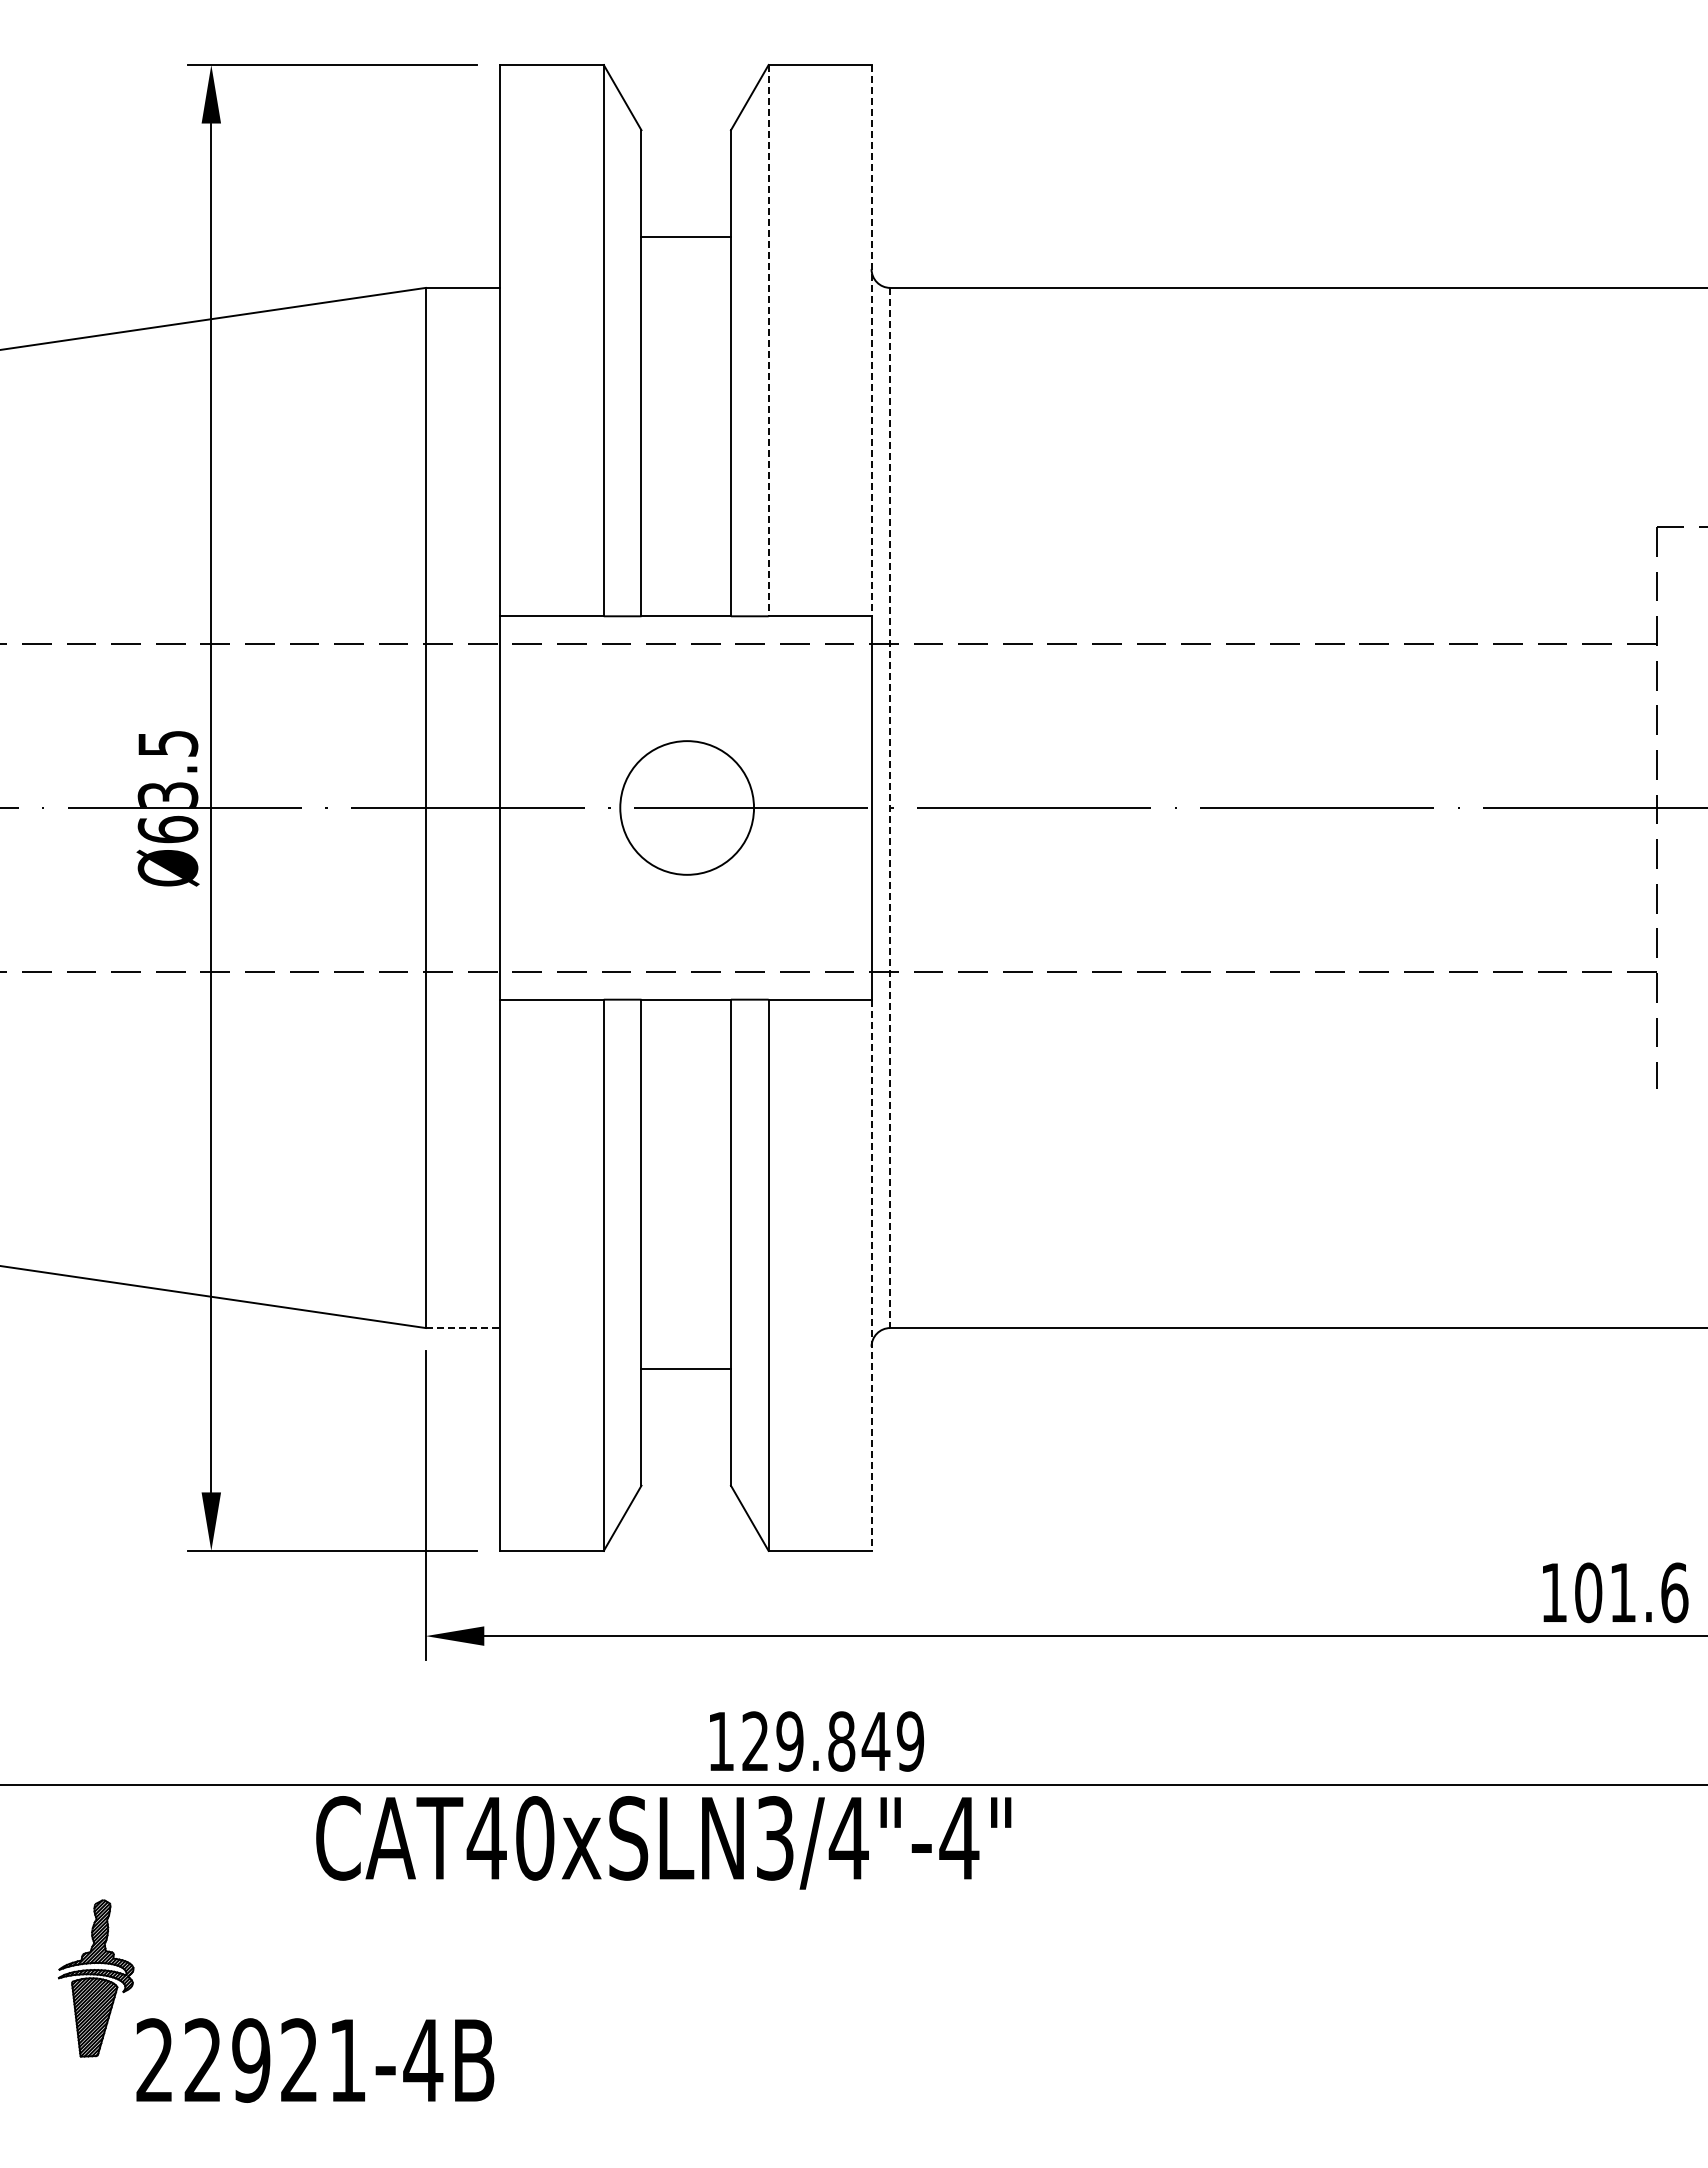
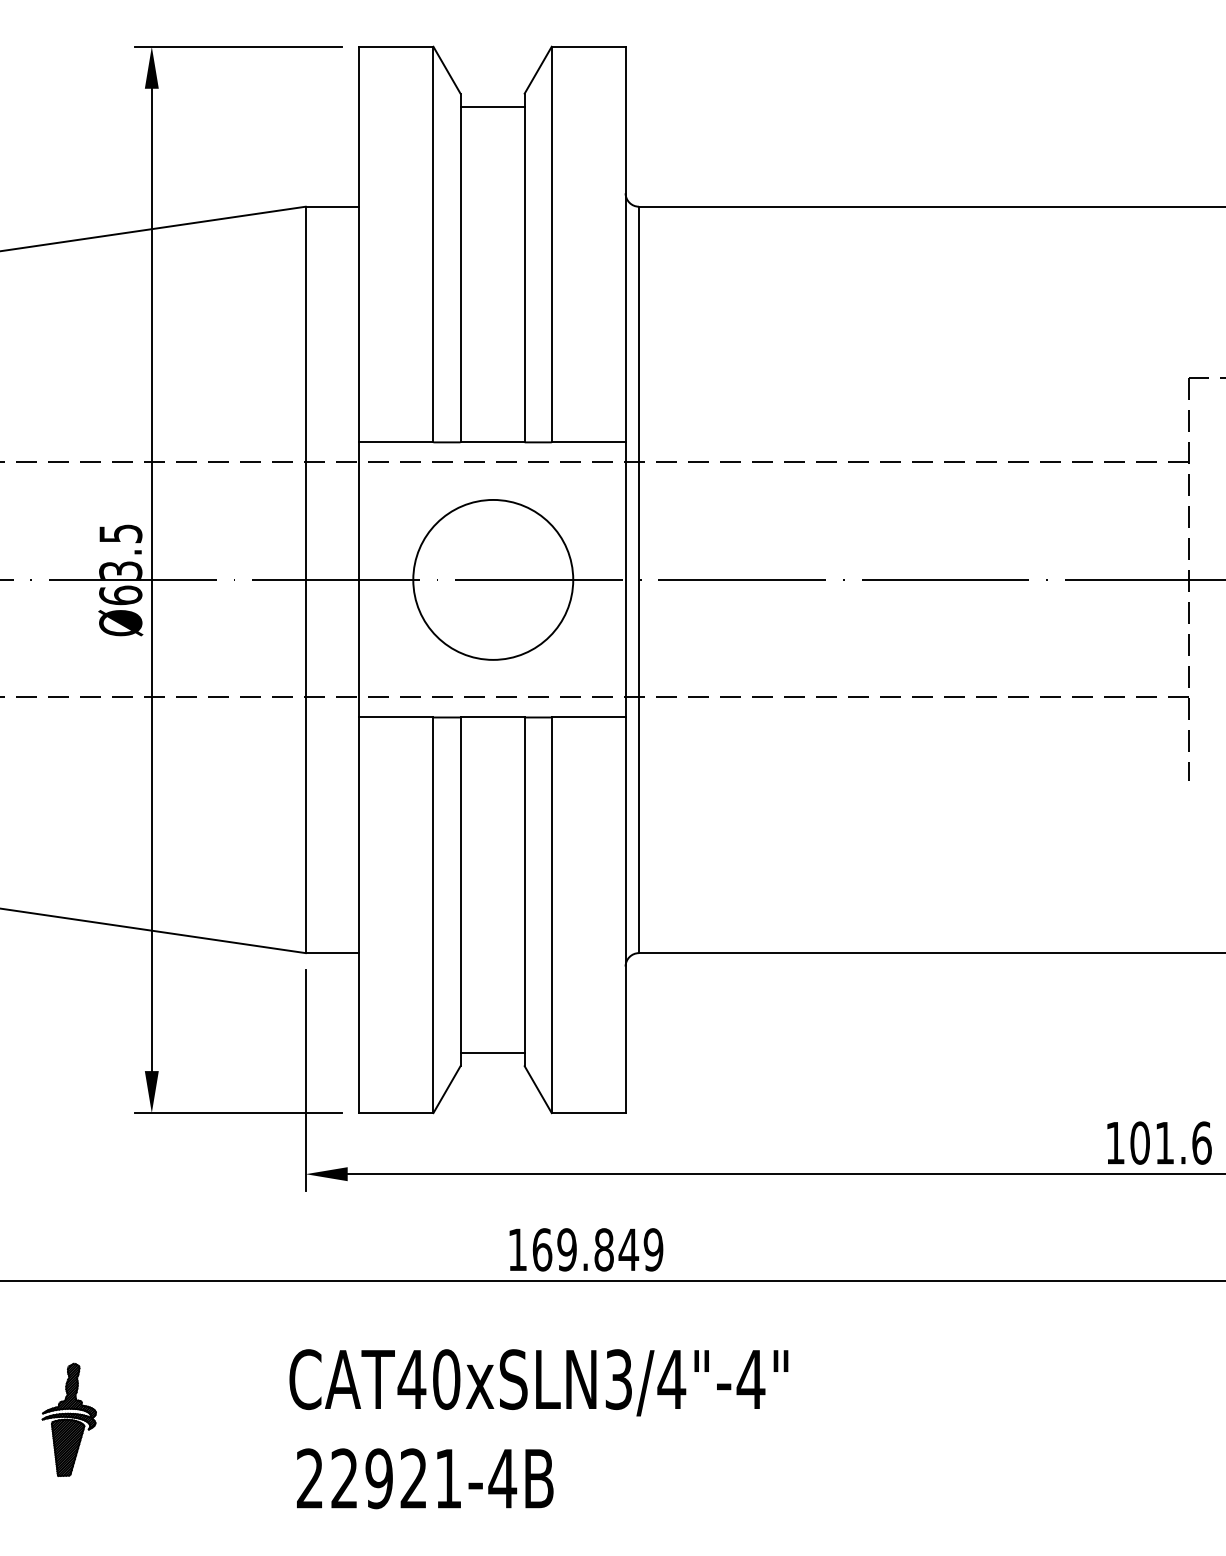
line: (685, 236) -> (492, 106), moved
line: (768, 340) -> (551, 244), dashed -> solid
line: (871, 340) -> (625, 244), dashed -> solid
circle: (686, 807) -> (492, 579), size x1.67
line: (890, 808) -> (639, 580), dashed -> solid
line: (871, 1275) -> (625, 915), dashed -> solid
line: (463, 1328) -> (332, 953), dashed -> solid
line: (685, 1369) -> (492, 1053), moved
text: (755, 1741) -> (542, 1249), 129.849 -> 169.849
text: (663, 1842) -> (538, 1382), moved
text: (315, 2060) -> (425, 1478), moved

